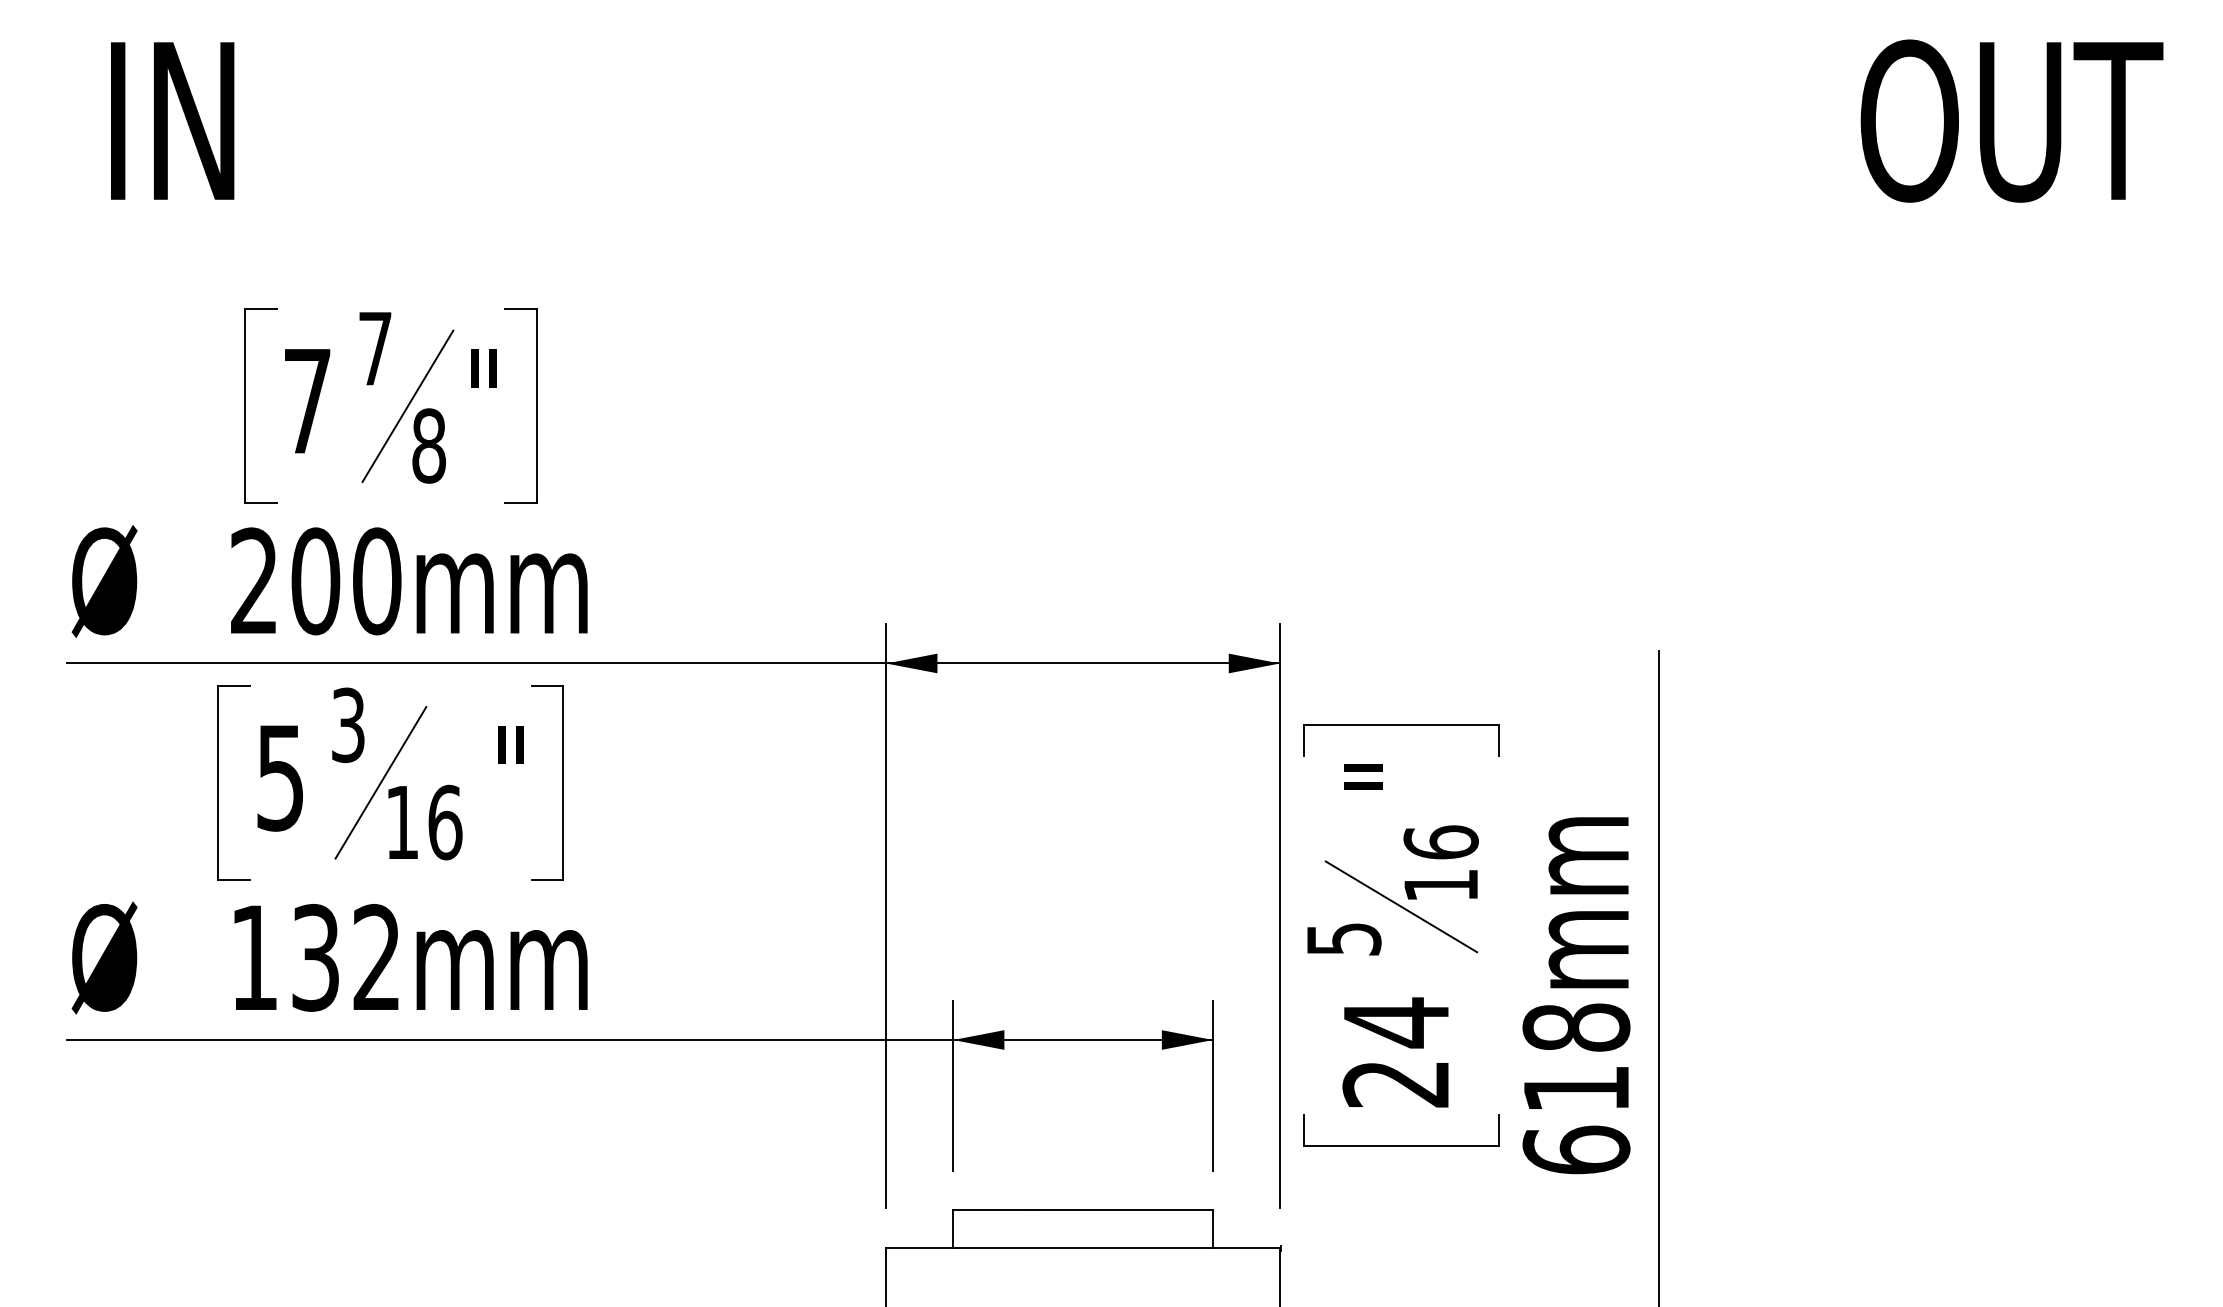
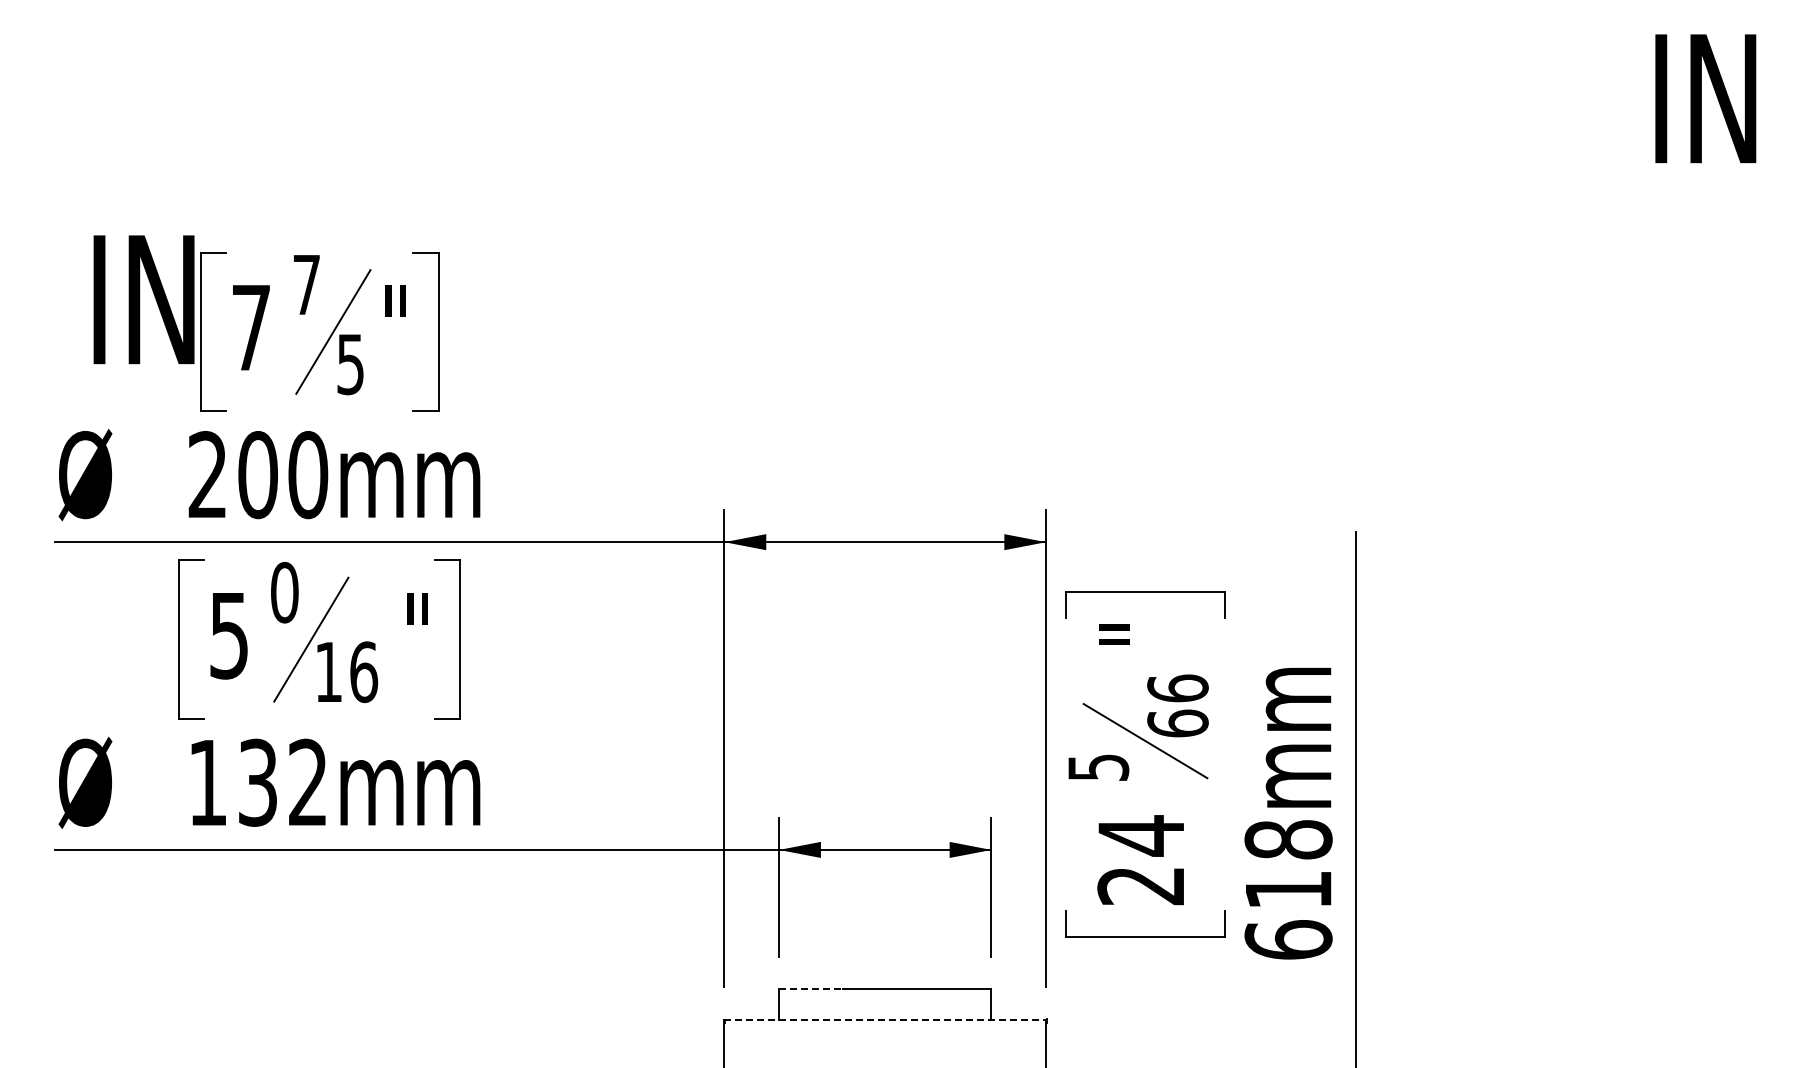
text: (171, 120) -> (143, 299), moved
text: (2011, 120) -> (1644, 98), OUT -> IN
text: (428, 446) -> (350, 364), 8 -> 5
text: (348, 725) -> (284, 592), 3 -> 0
text: (1440, 885) -> (1177, 723), 16 -> 66
line: (992, 1210) -> (811, 989), solid -> dashed
line: (1083, 1247) -> (885, 1019), solid -> dashed

